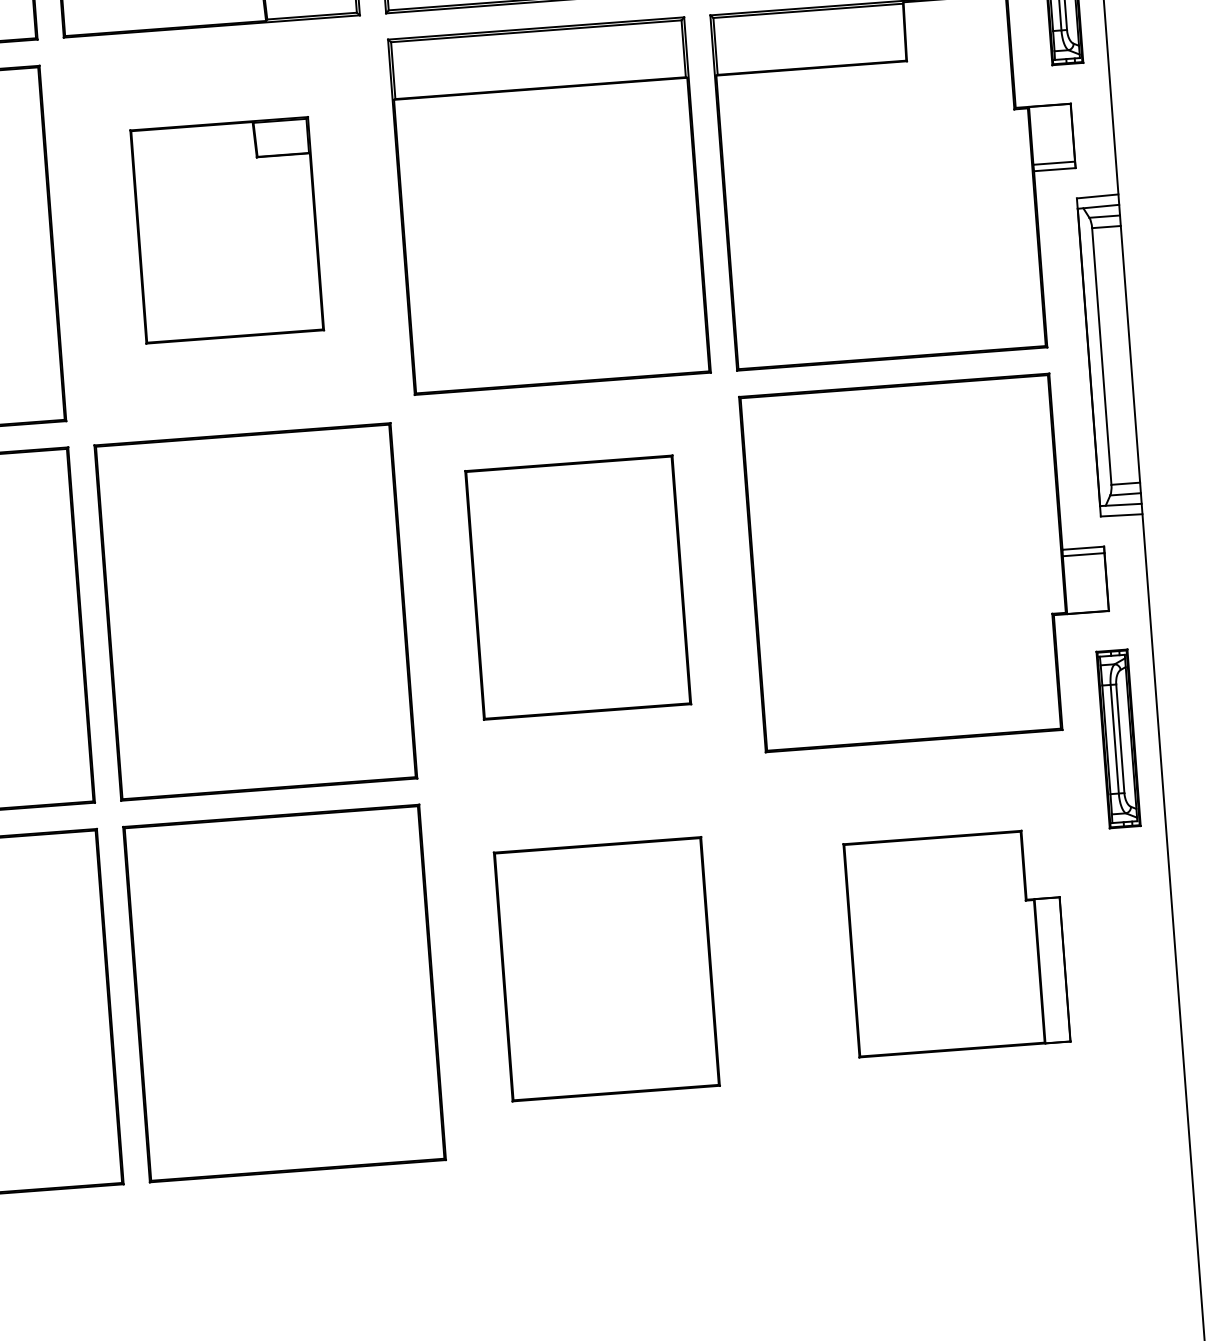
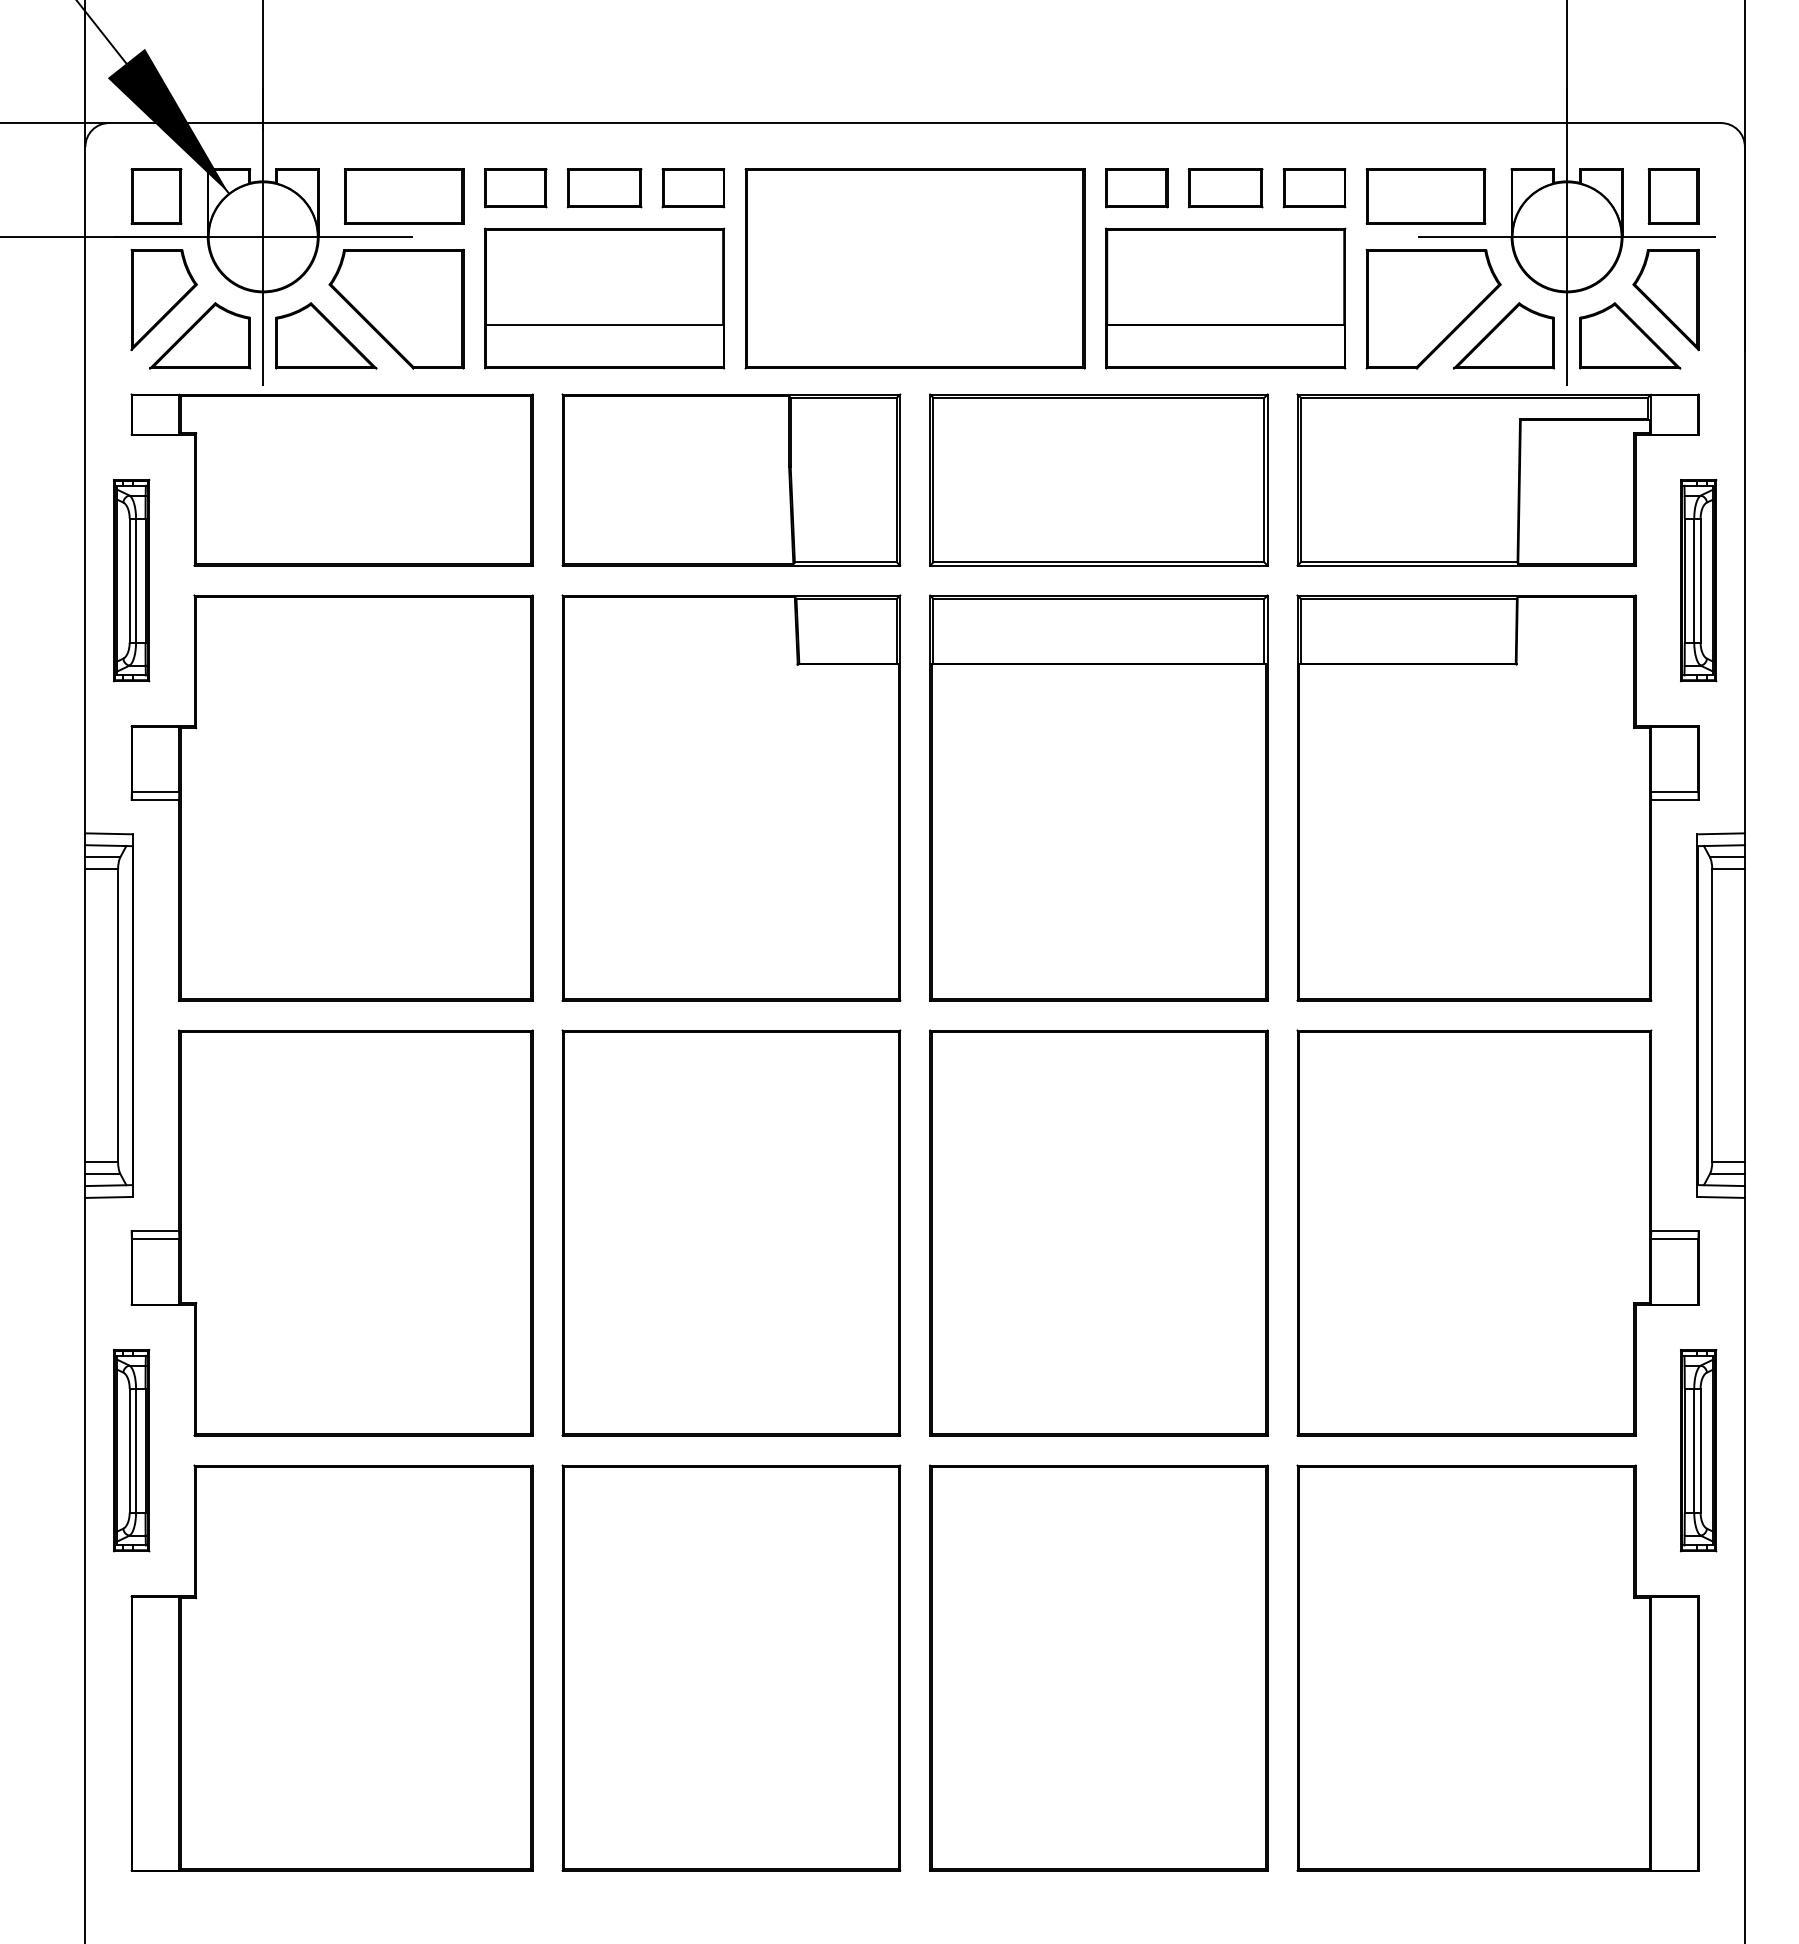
part: (227, 229) -> (731, 797), size x1.67
part: (577, 587) -> (1098, 1232), size x1.43
part: (956, 942) -> (1497, 1667), size x1.67
part: (606, 968) -> (1098, 1667), size x1.43

